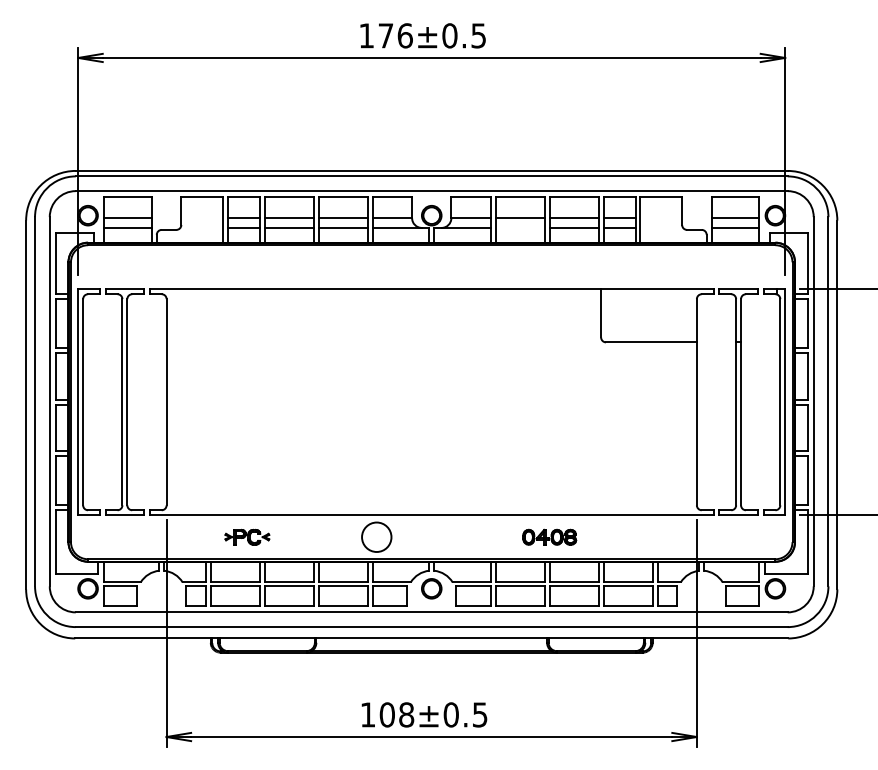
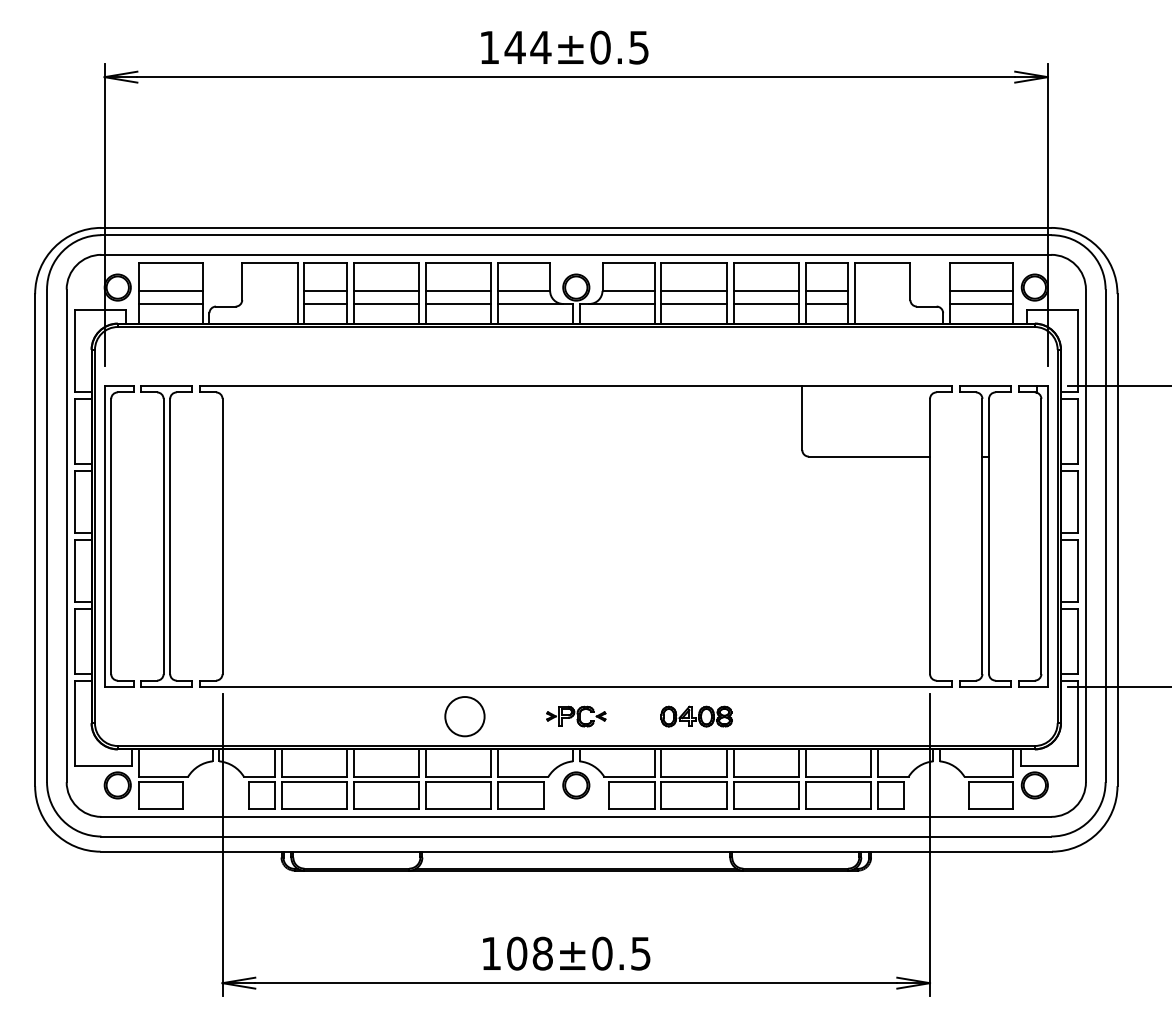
text: (395, 35) -> (527, 47), 176±0.5 -> 144±0.5
line: (519, 227) -> (693, 303), added
part: (247, 537) -> (576, 716), moved
circle: (376, 537) -> (464, 716), moved
part: (549, 537) -> (696, 716), moved

